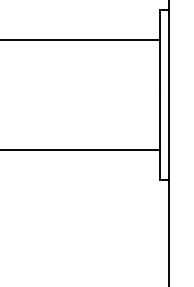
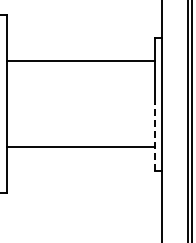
line: (160, 136) -> (155, 136), solid -> dashed

